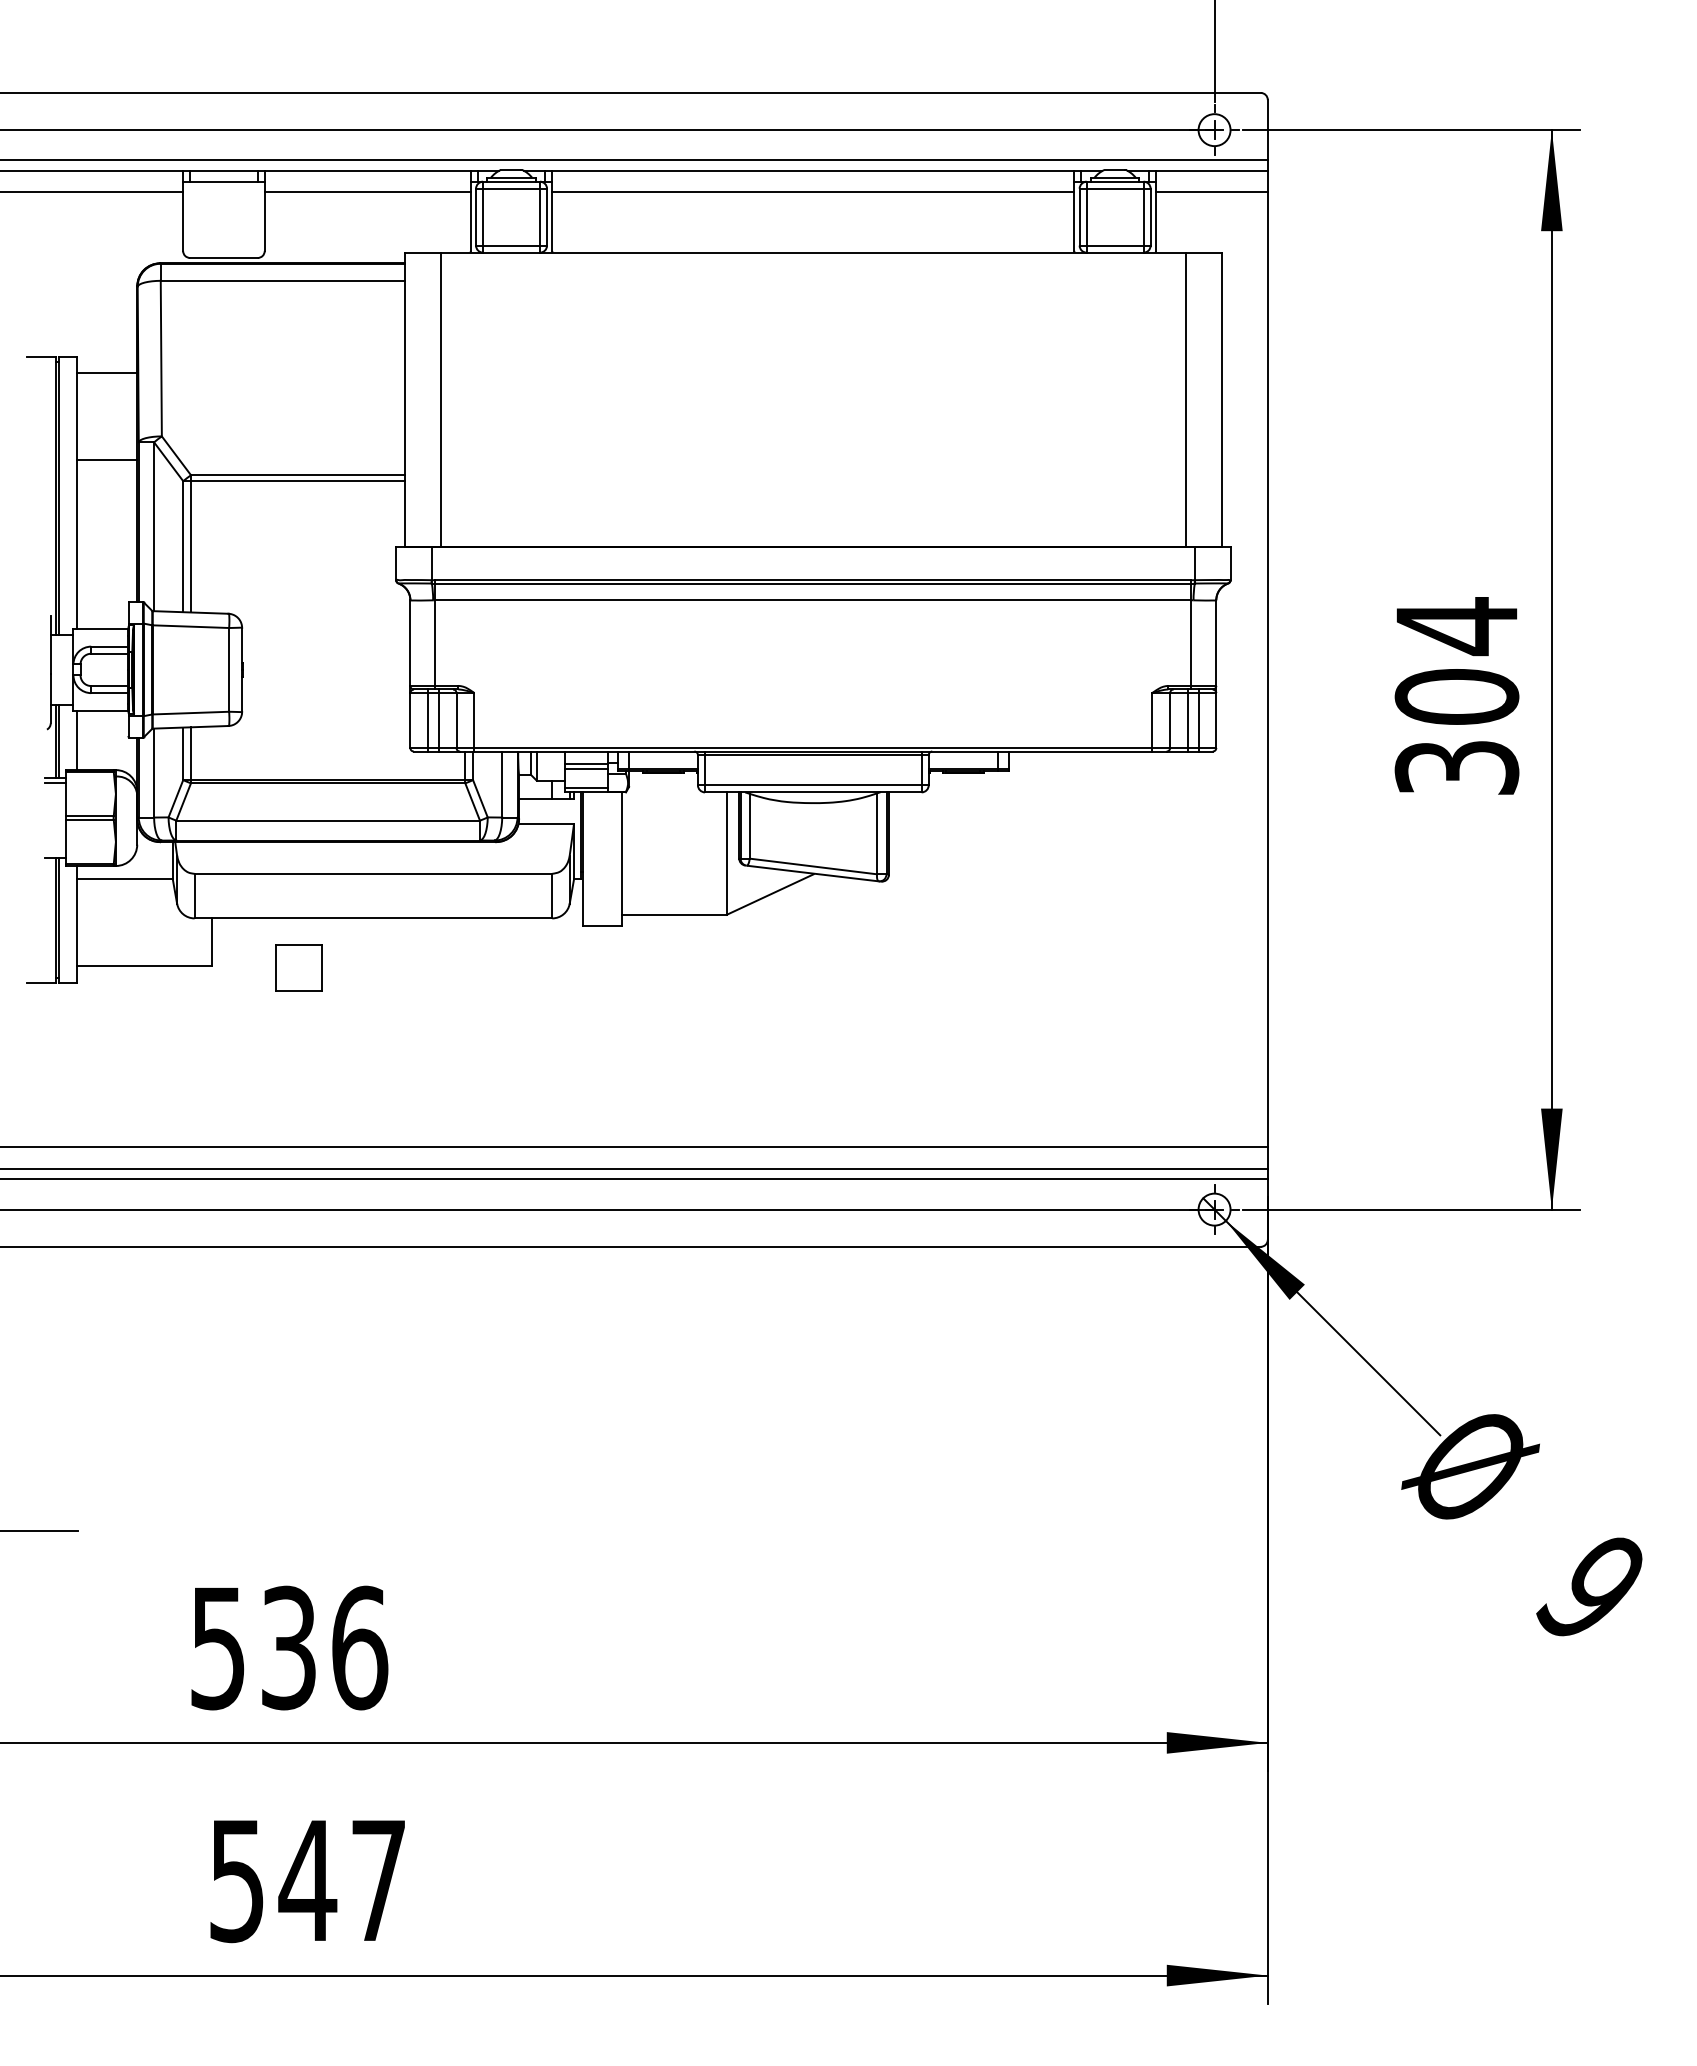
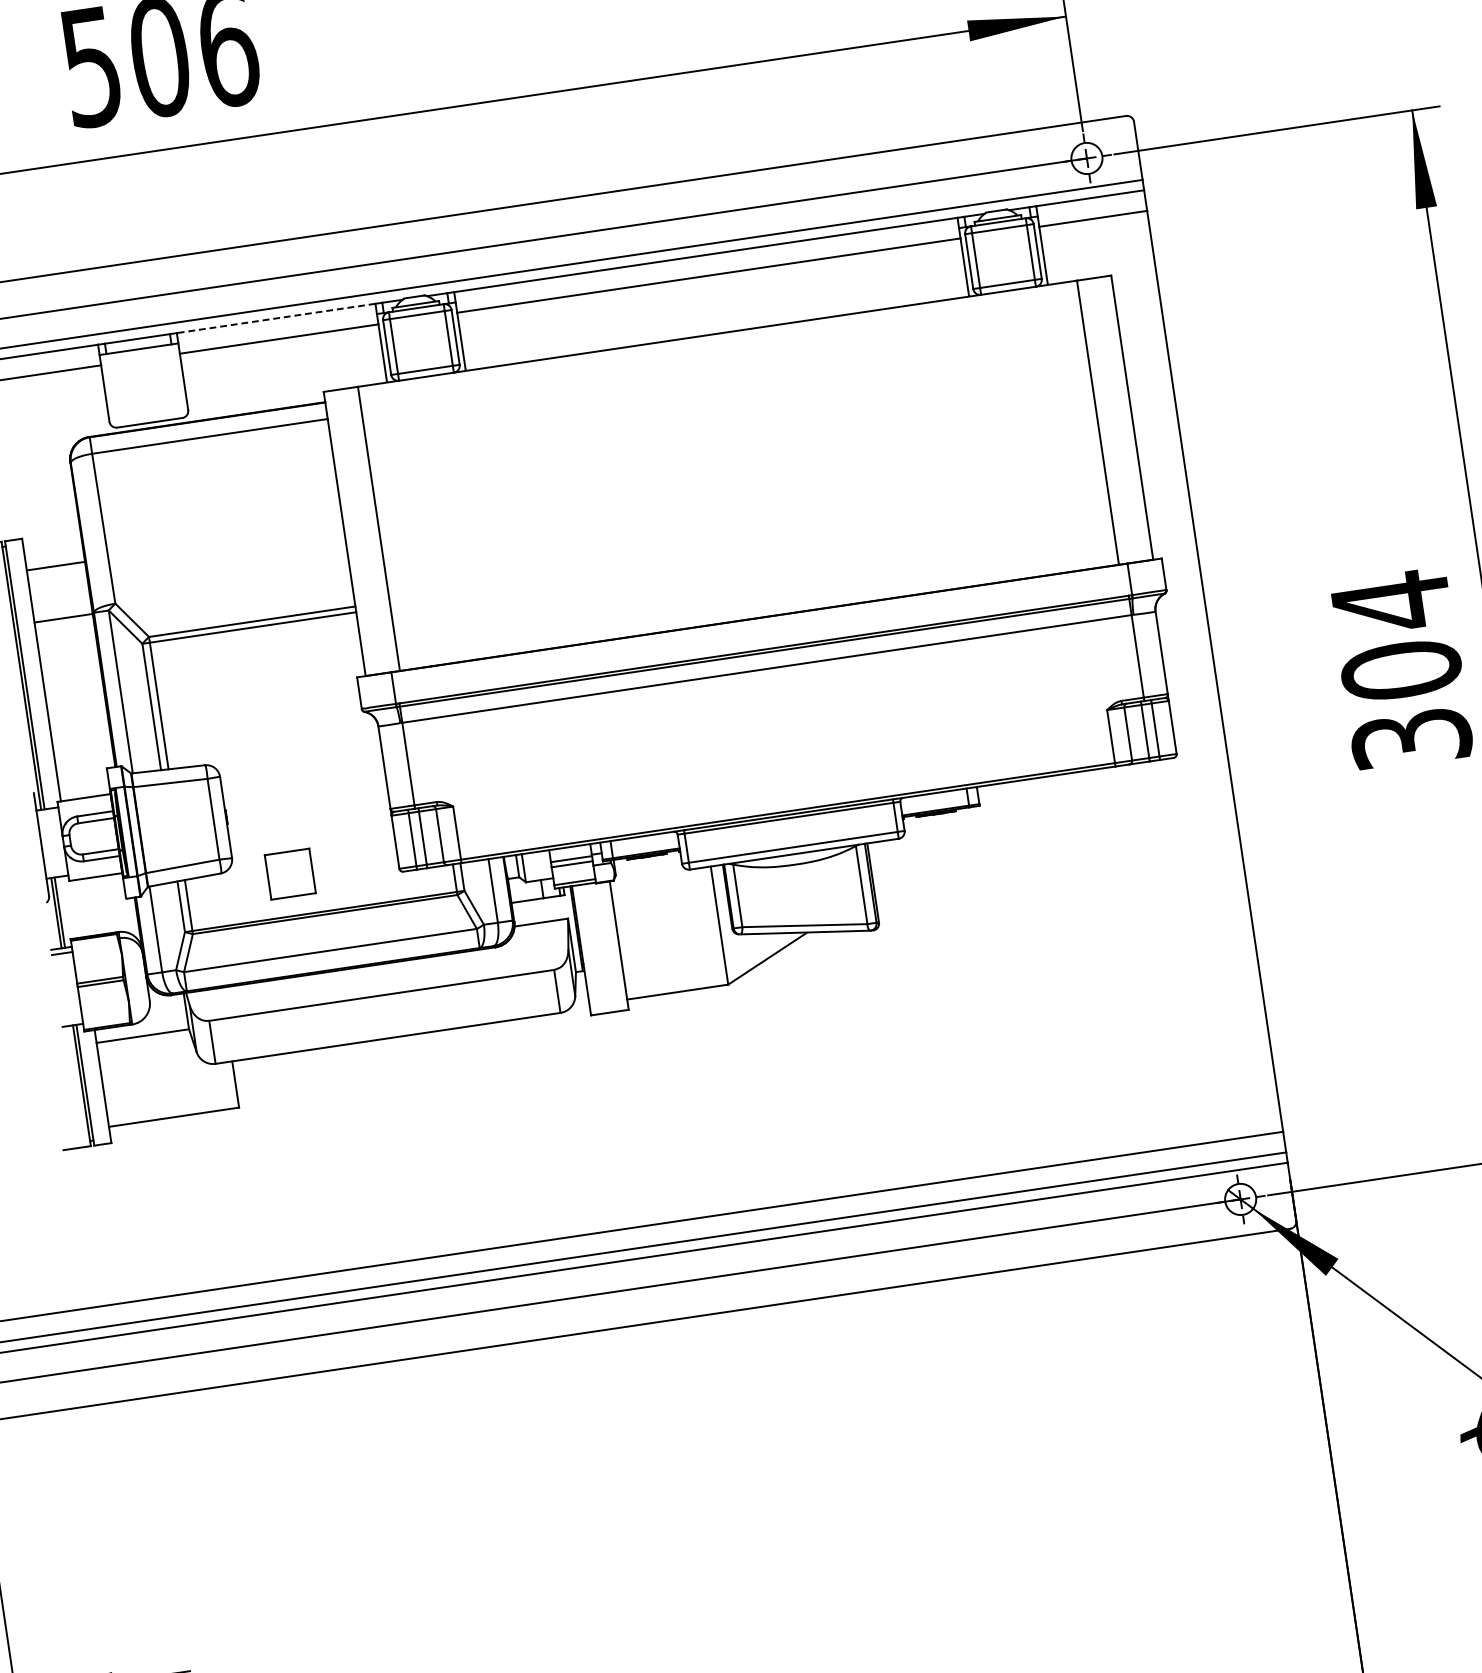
line: (367, 171) -> (275, 318), solid -> dashed
line: (106, 373) -> (63, 618), moved
line: (106, 460) -> (55, 566), moved
line: (76, 740) -> (76, 909), removed
part: (298, 967) -> (289, 873), moved

